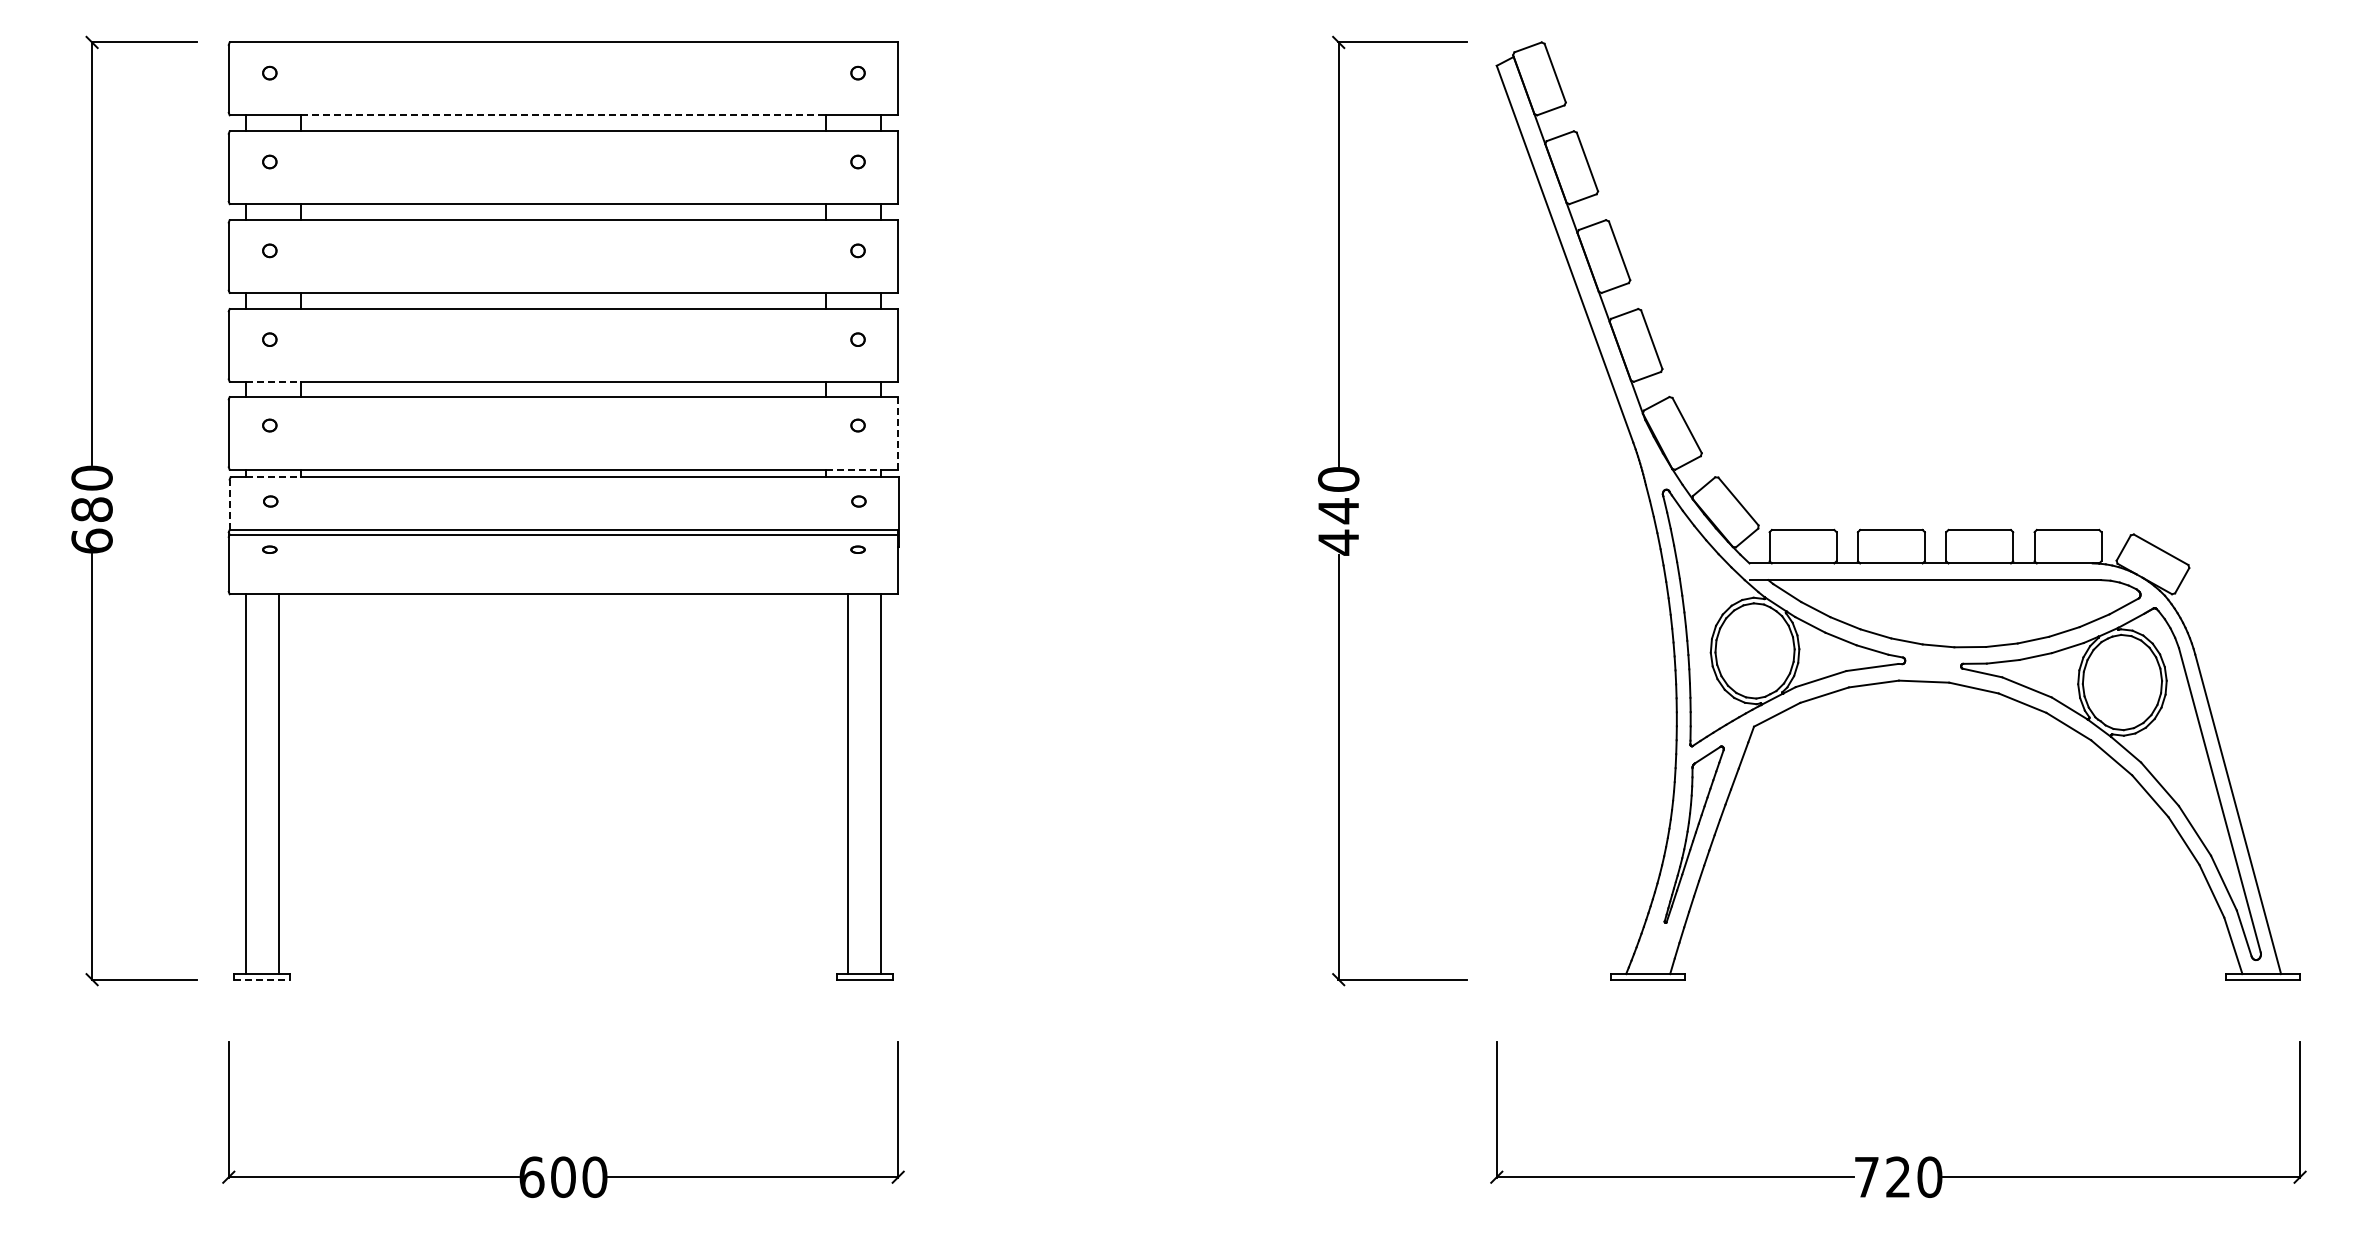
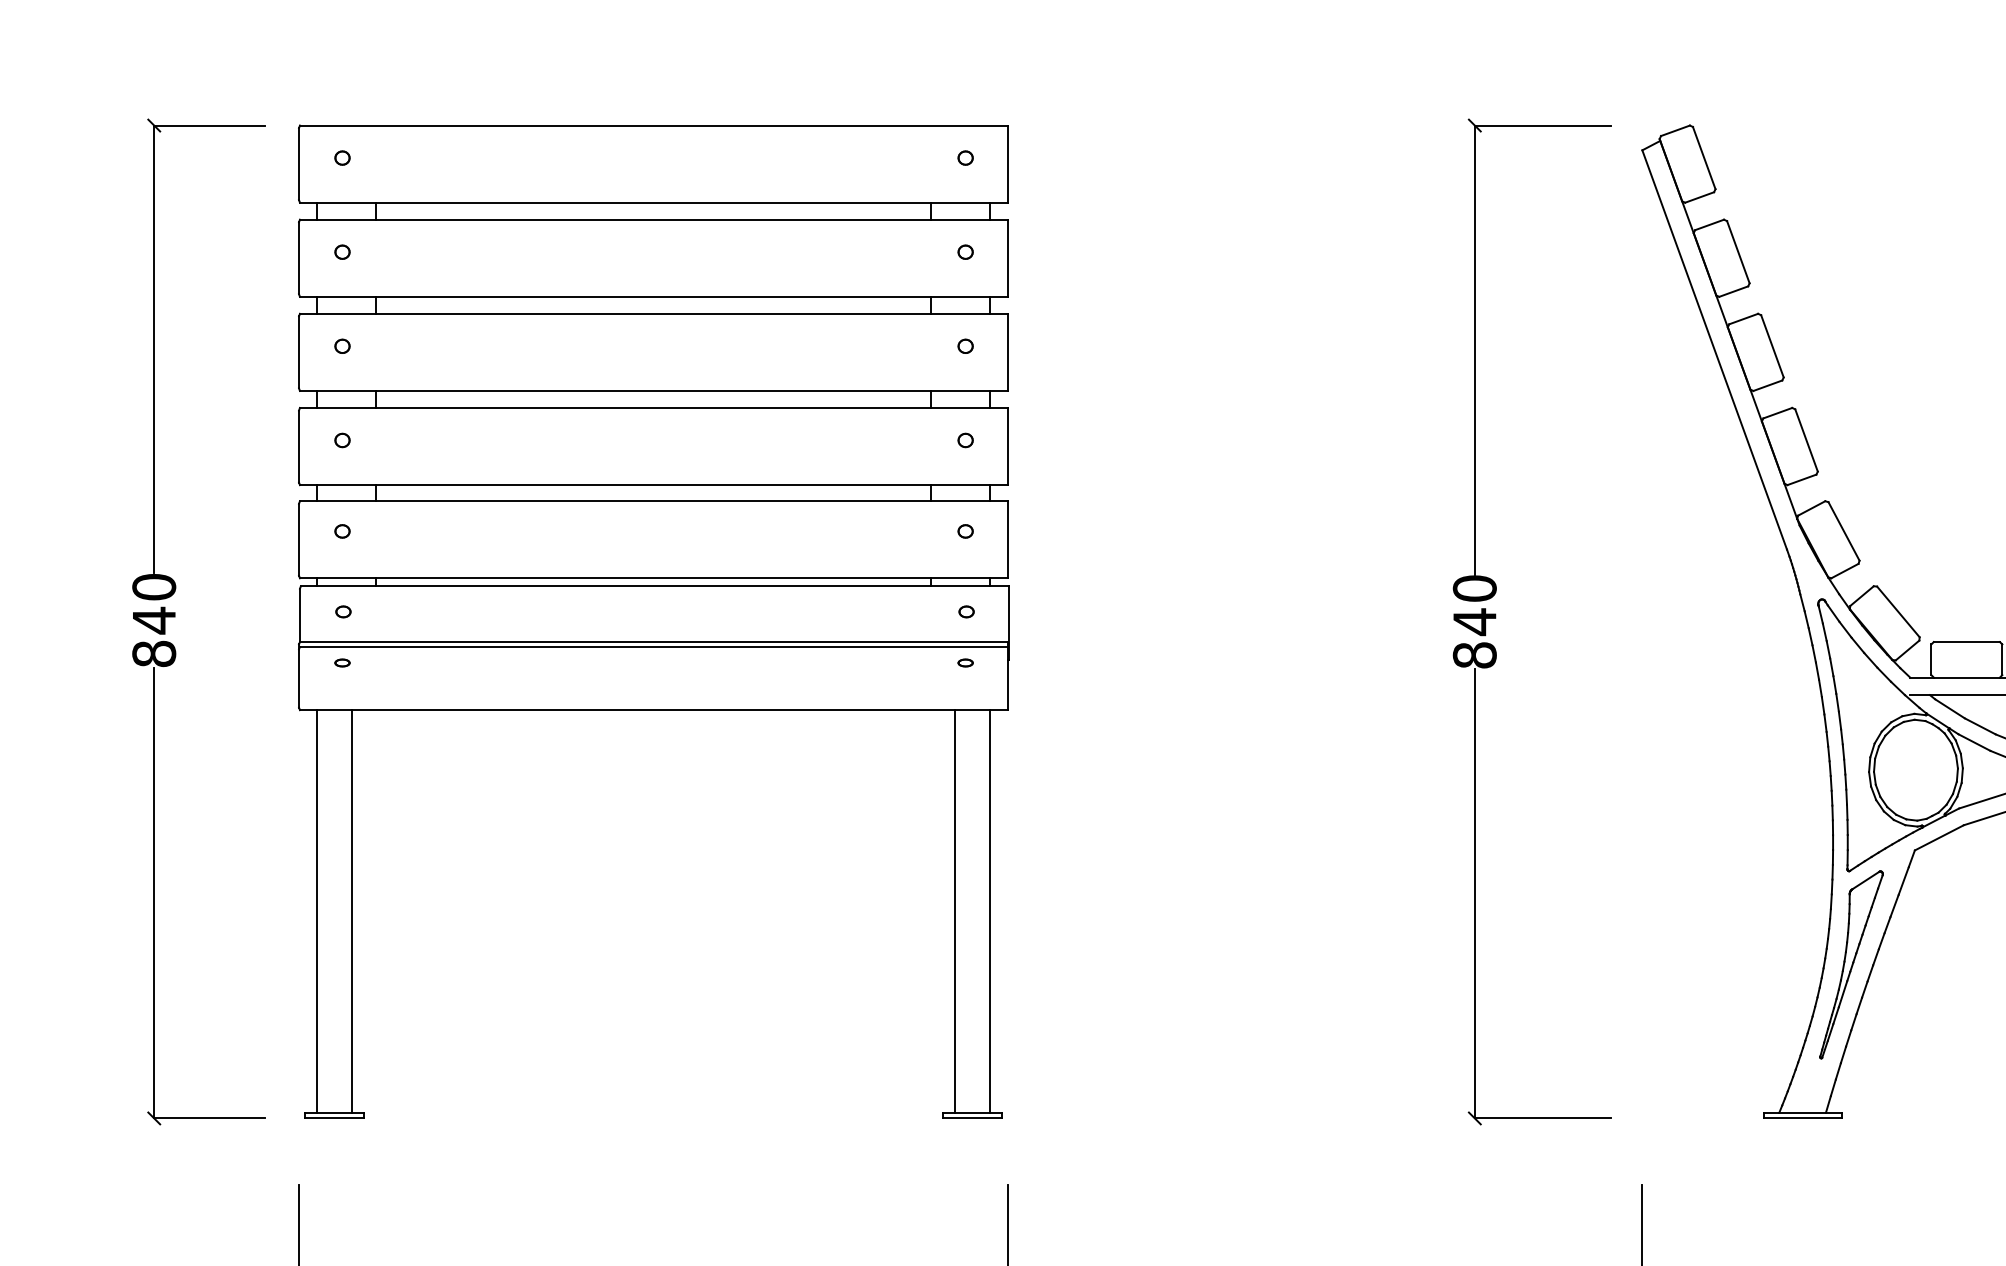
line: (564, 115) -> (654, 202), dashed -> solid
line: (273, 381) -> (346, 484), dashed -> solid
line: (898, 433) -> (1008, 539), dashed -> solid
line: (853, 469) -> (960, 577), dashed -> solid
line: (273, 477) -> (346, 586), dashed -> solid
line: (229, 504) -> (299, 615), dashed -> solid
text: (91, 524) -> (153, 636), 680 -> 840
text: (1338, 542) -> (1474, 655), 440 -> 840
line: (262, 979) -> (334, 1118), dashed -> solid

